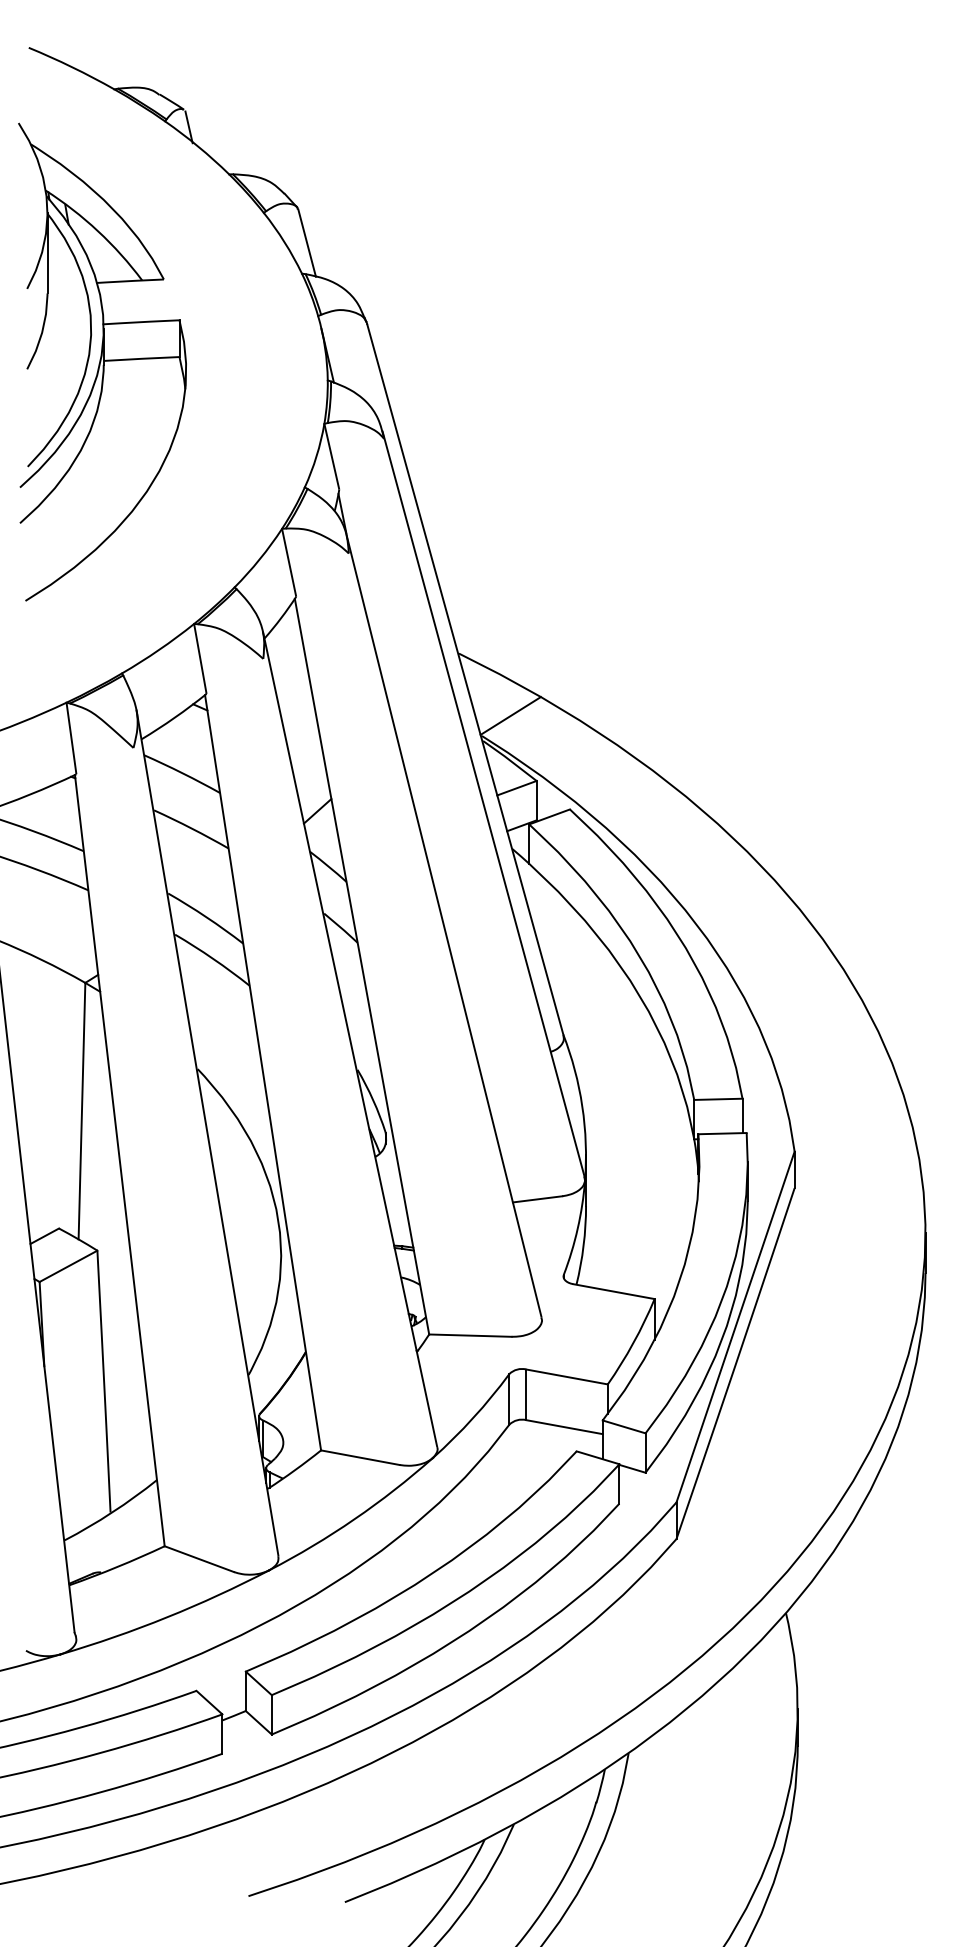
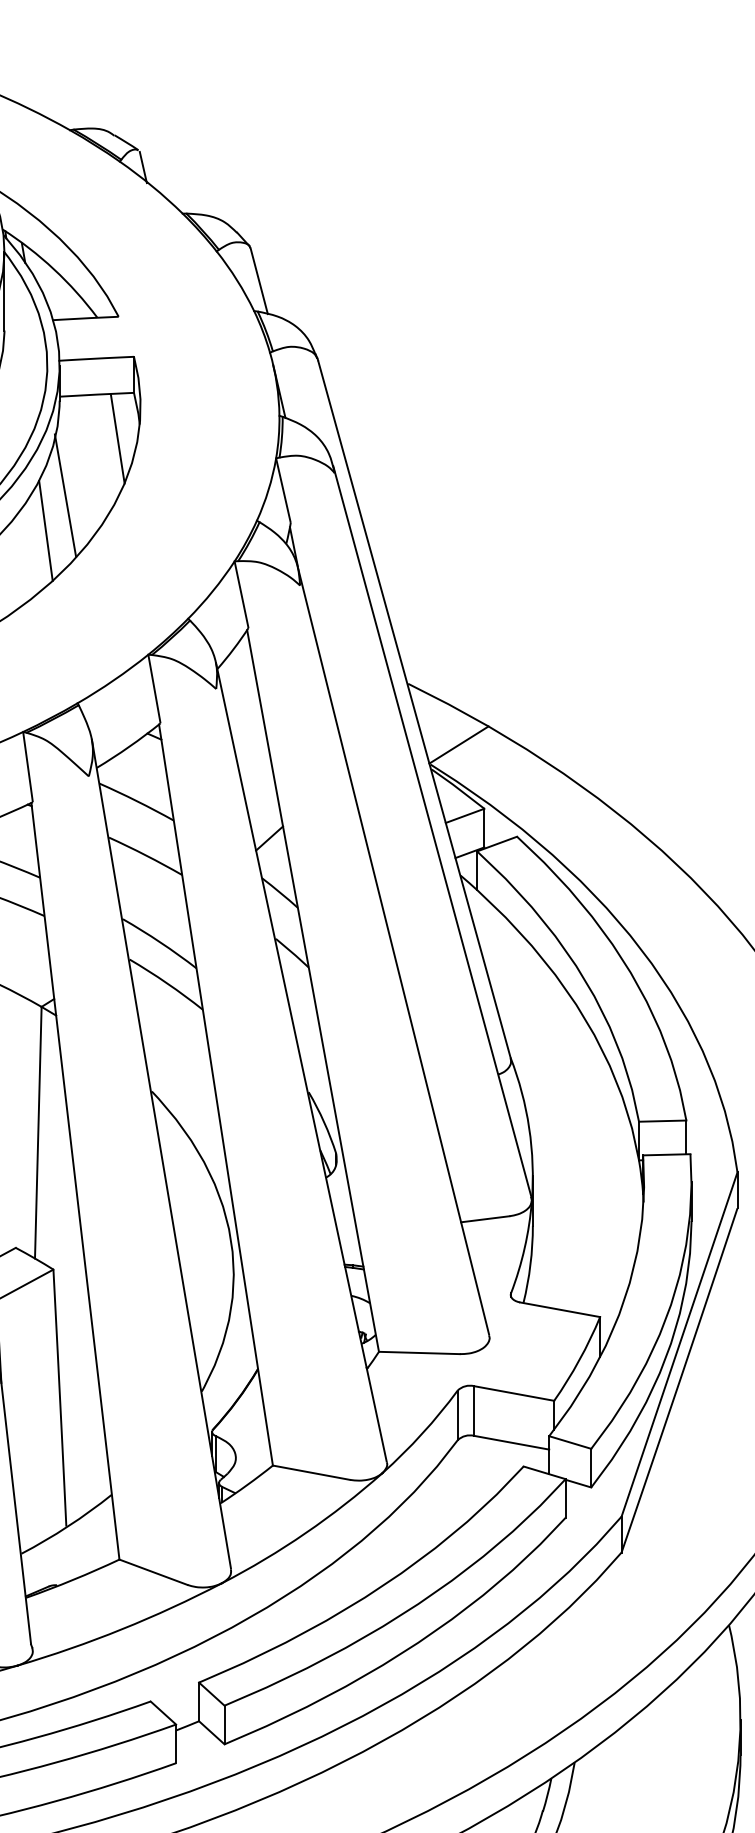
line: (162, 403) -> (117, 438), added
line: (109, 461) -> (65, 495), added
line: (89, 497) -> (45, 530), added

